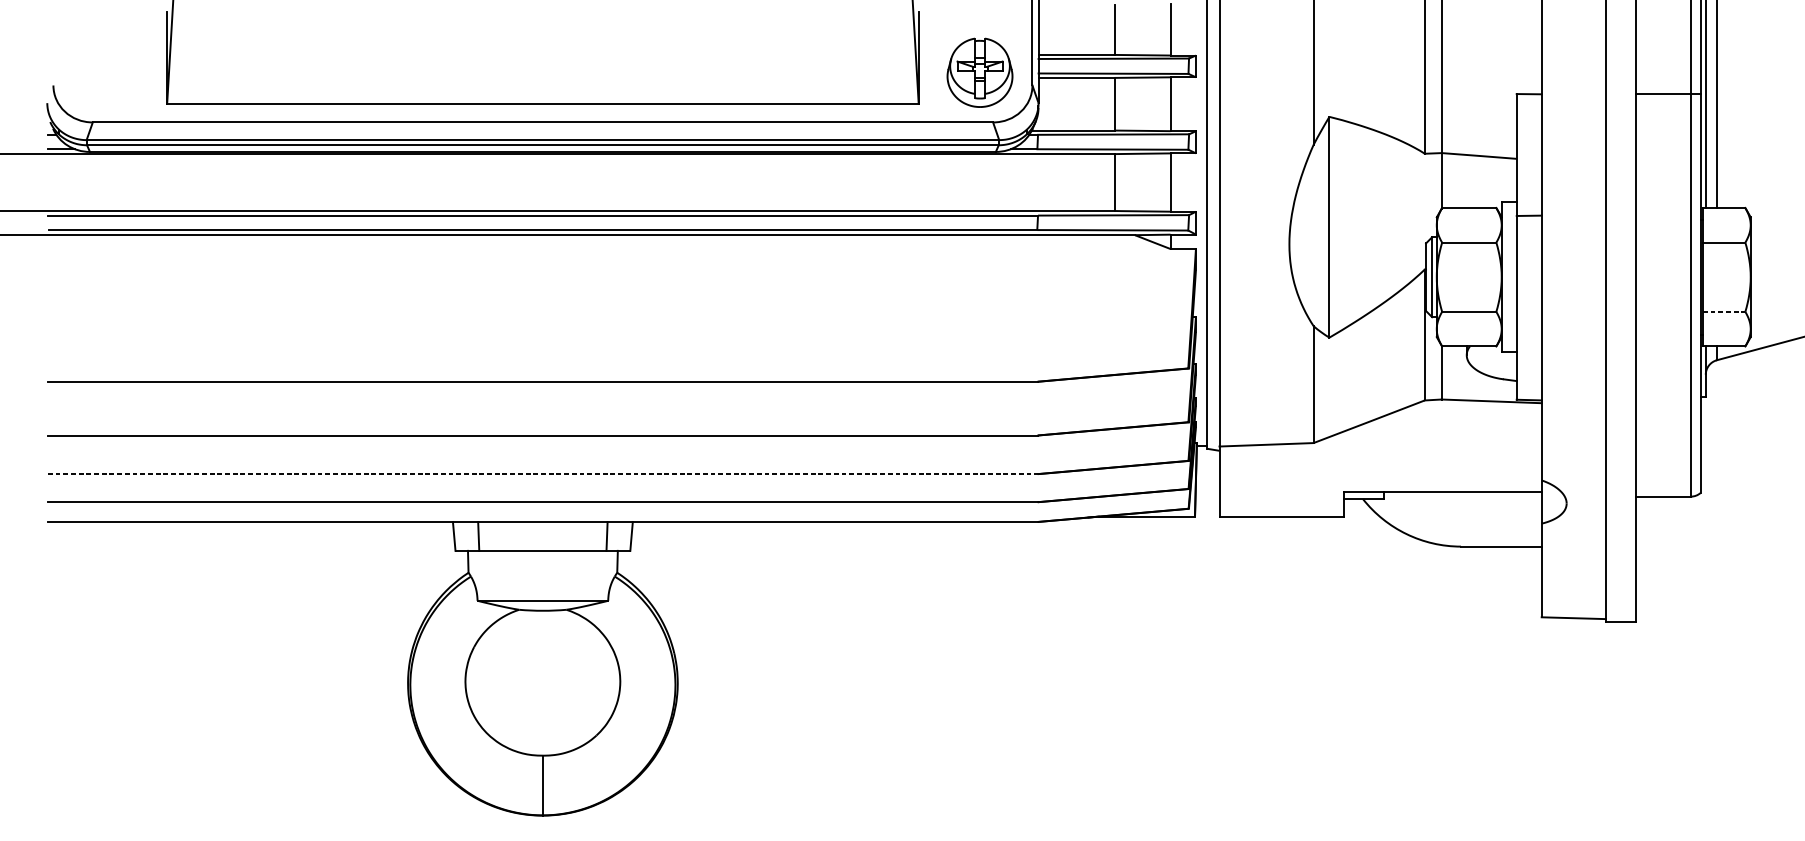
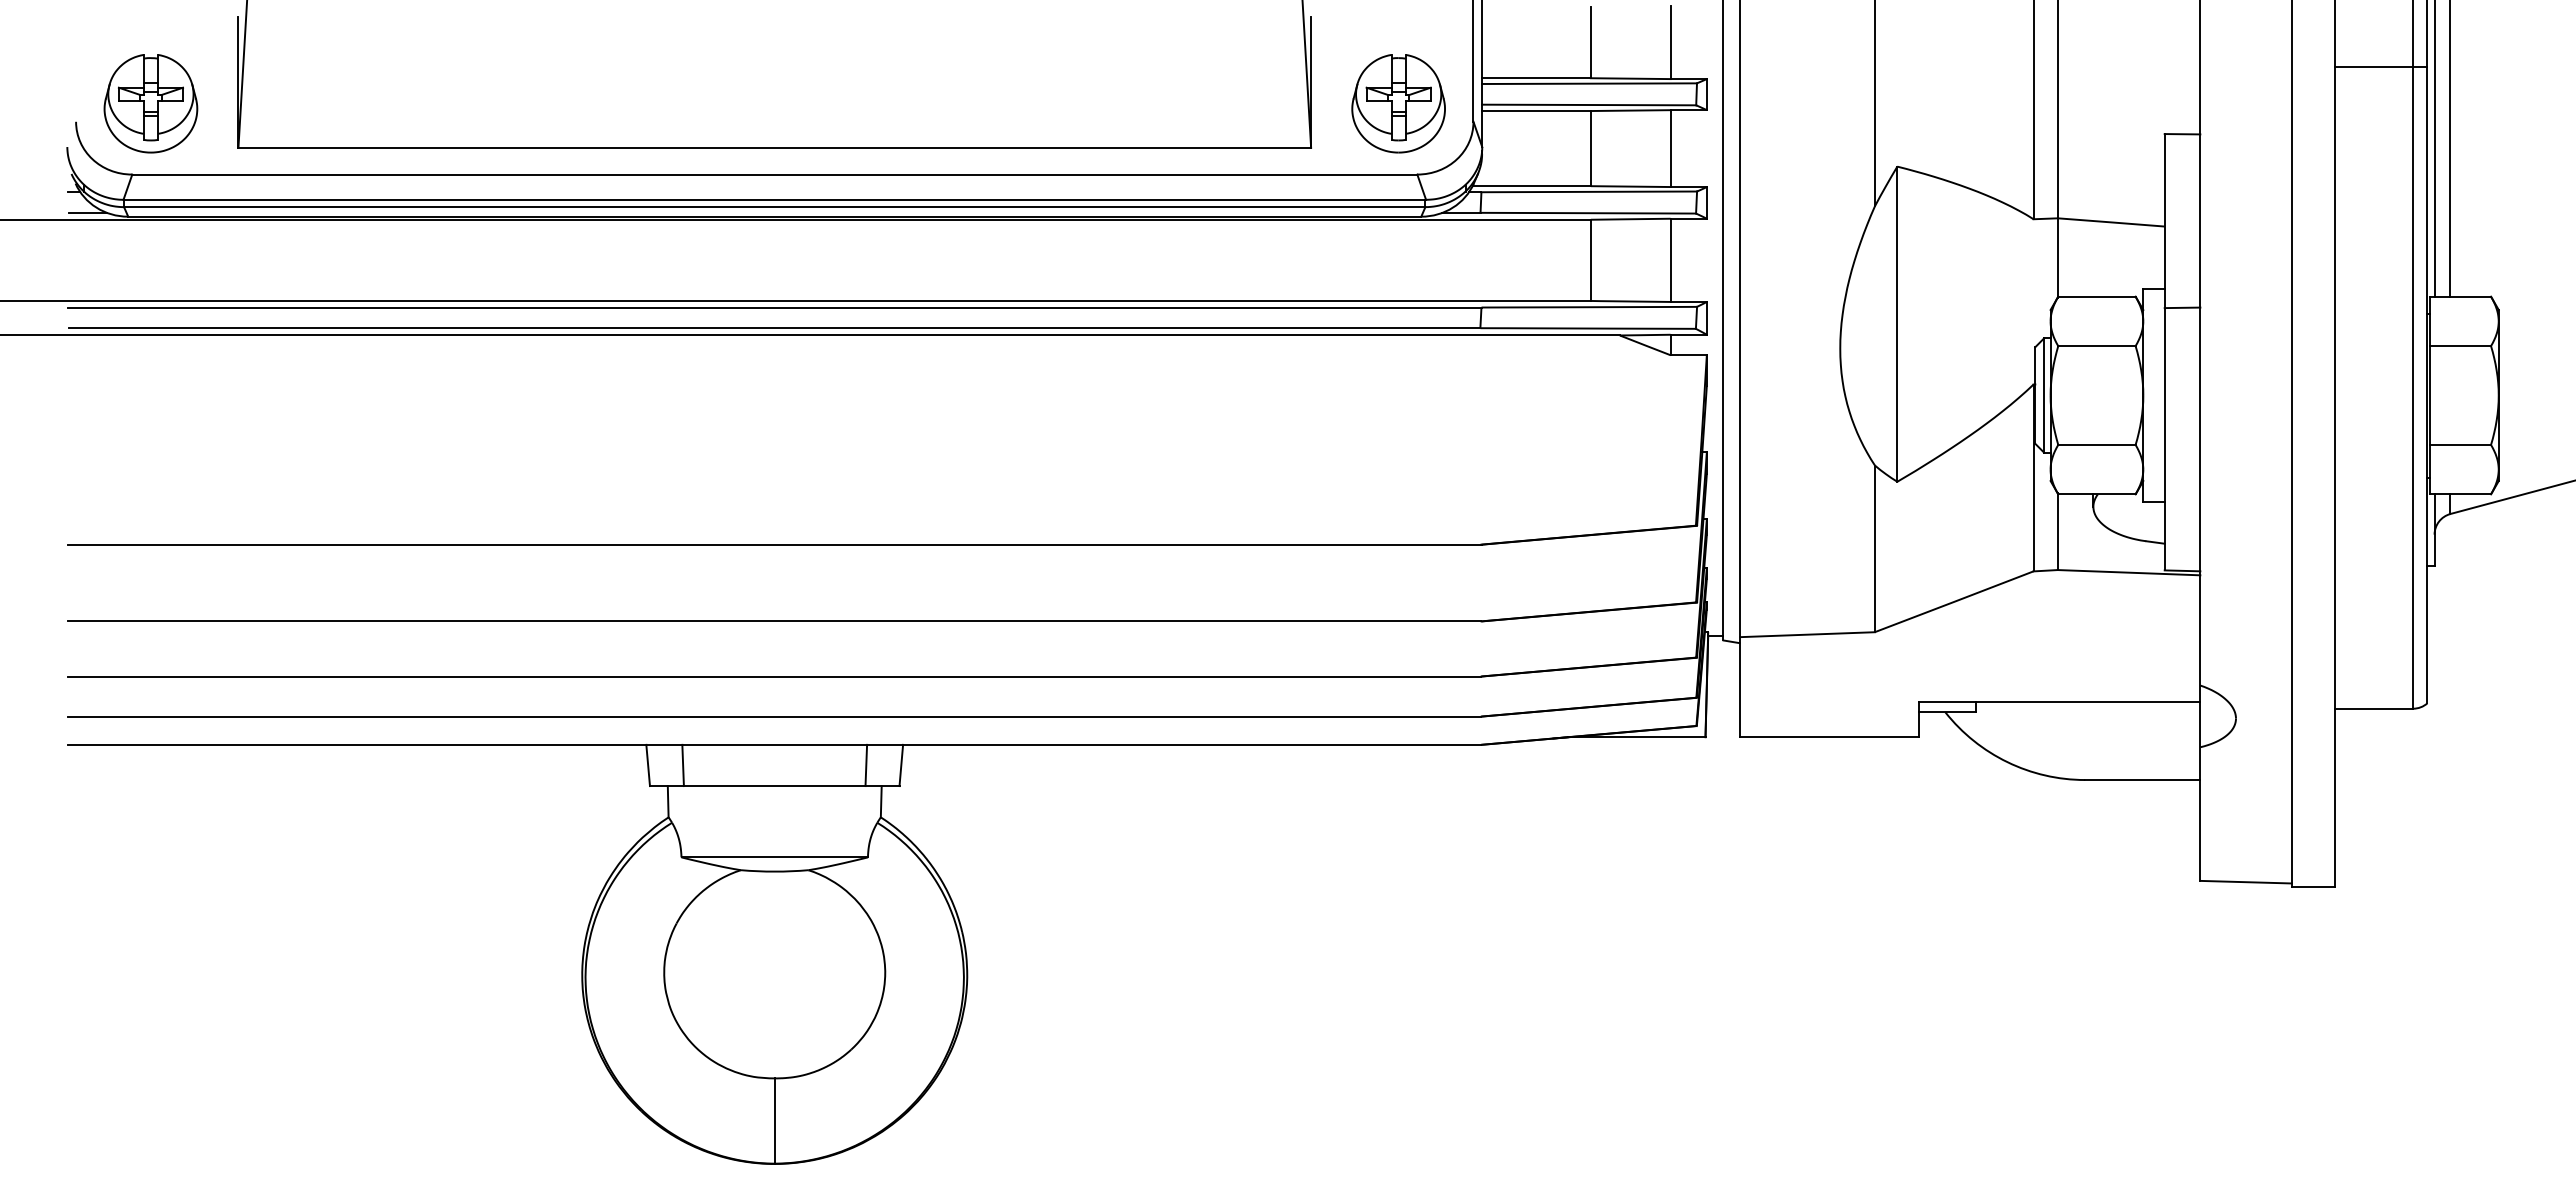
part: (105, 72) -> (150, 103), added
line: (1667, 94) -> (2380, 67), moved
line: (1724, 311) -> (2461, 444), dashed -> solid
line: (542, 474) -> (774, 676), dashed -> solid

